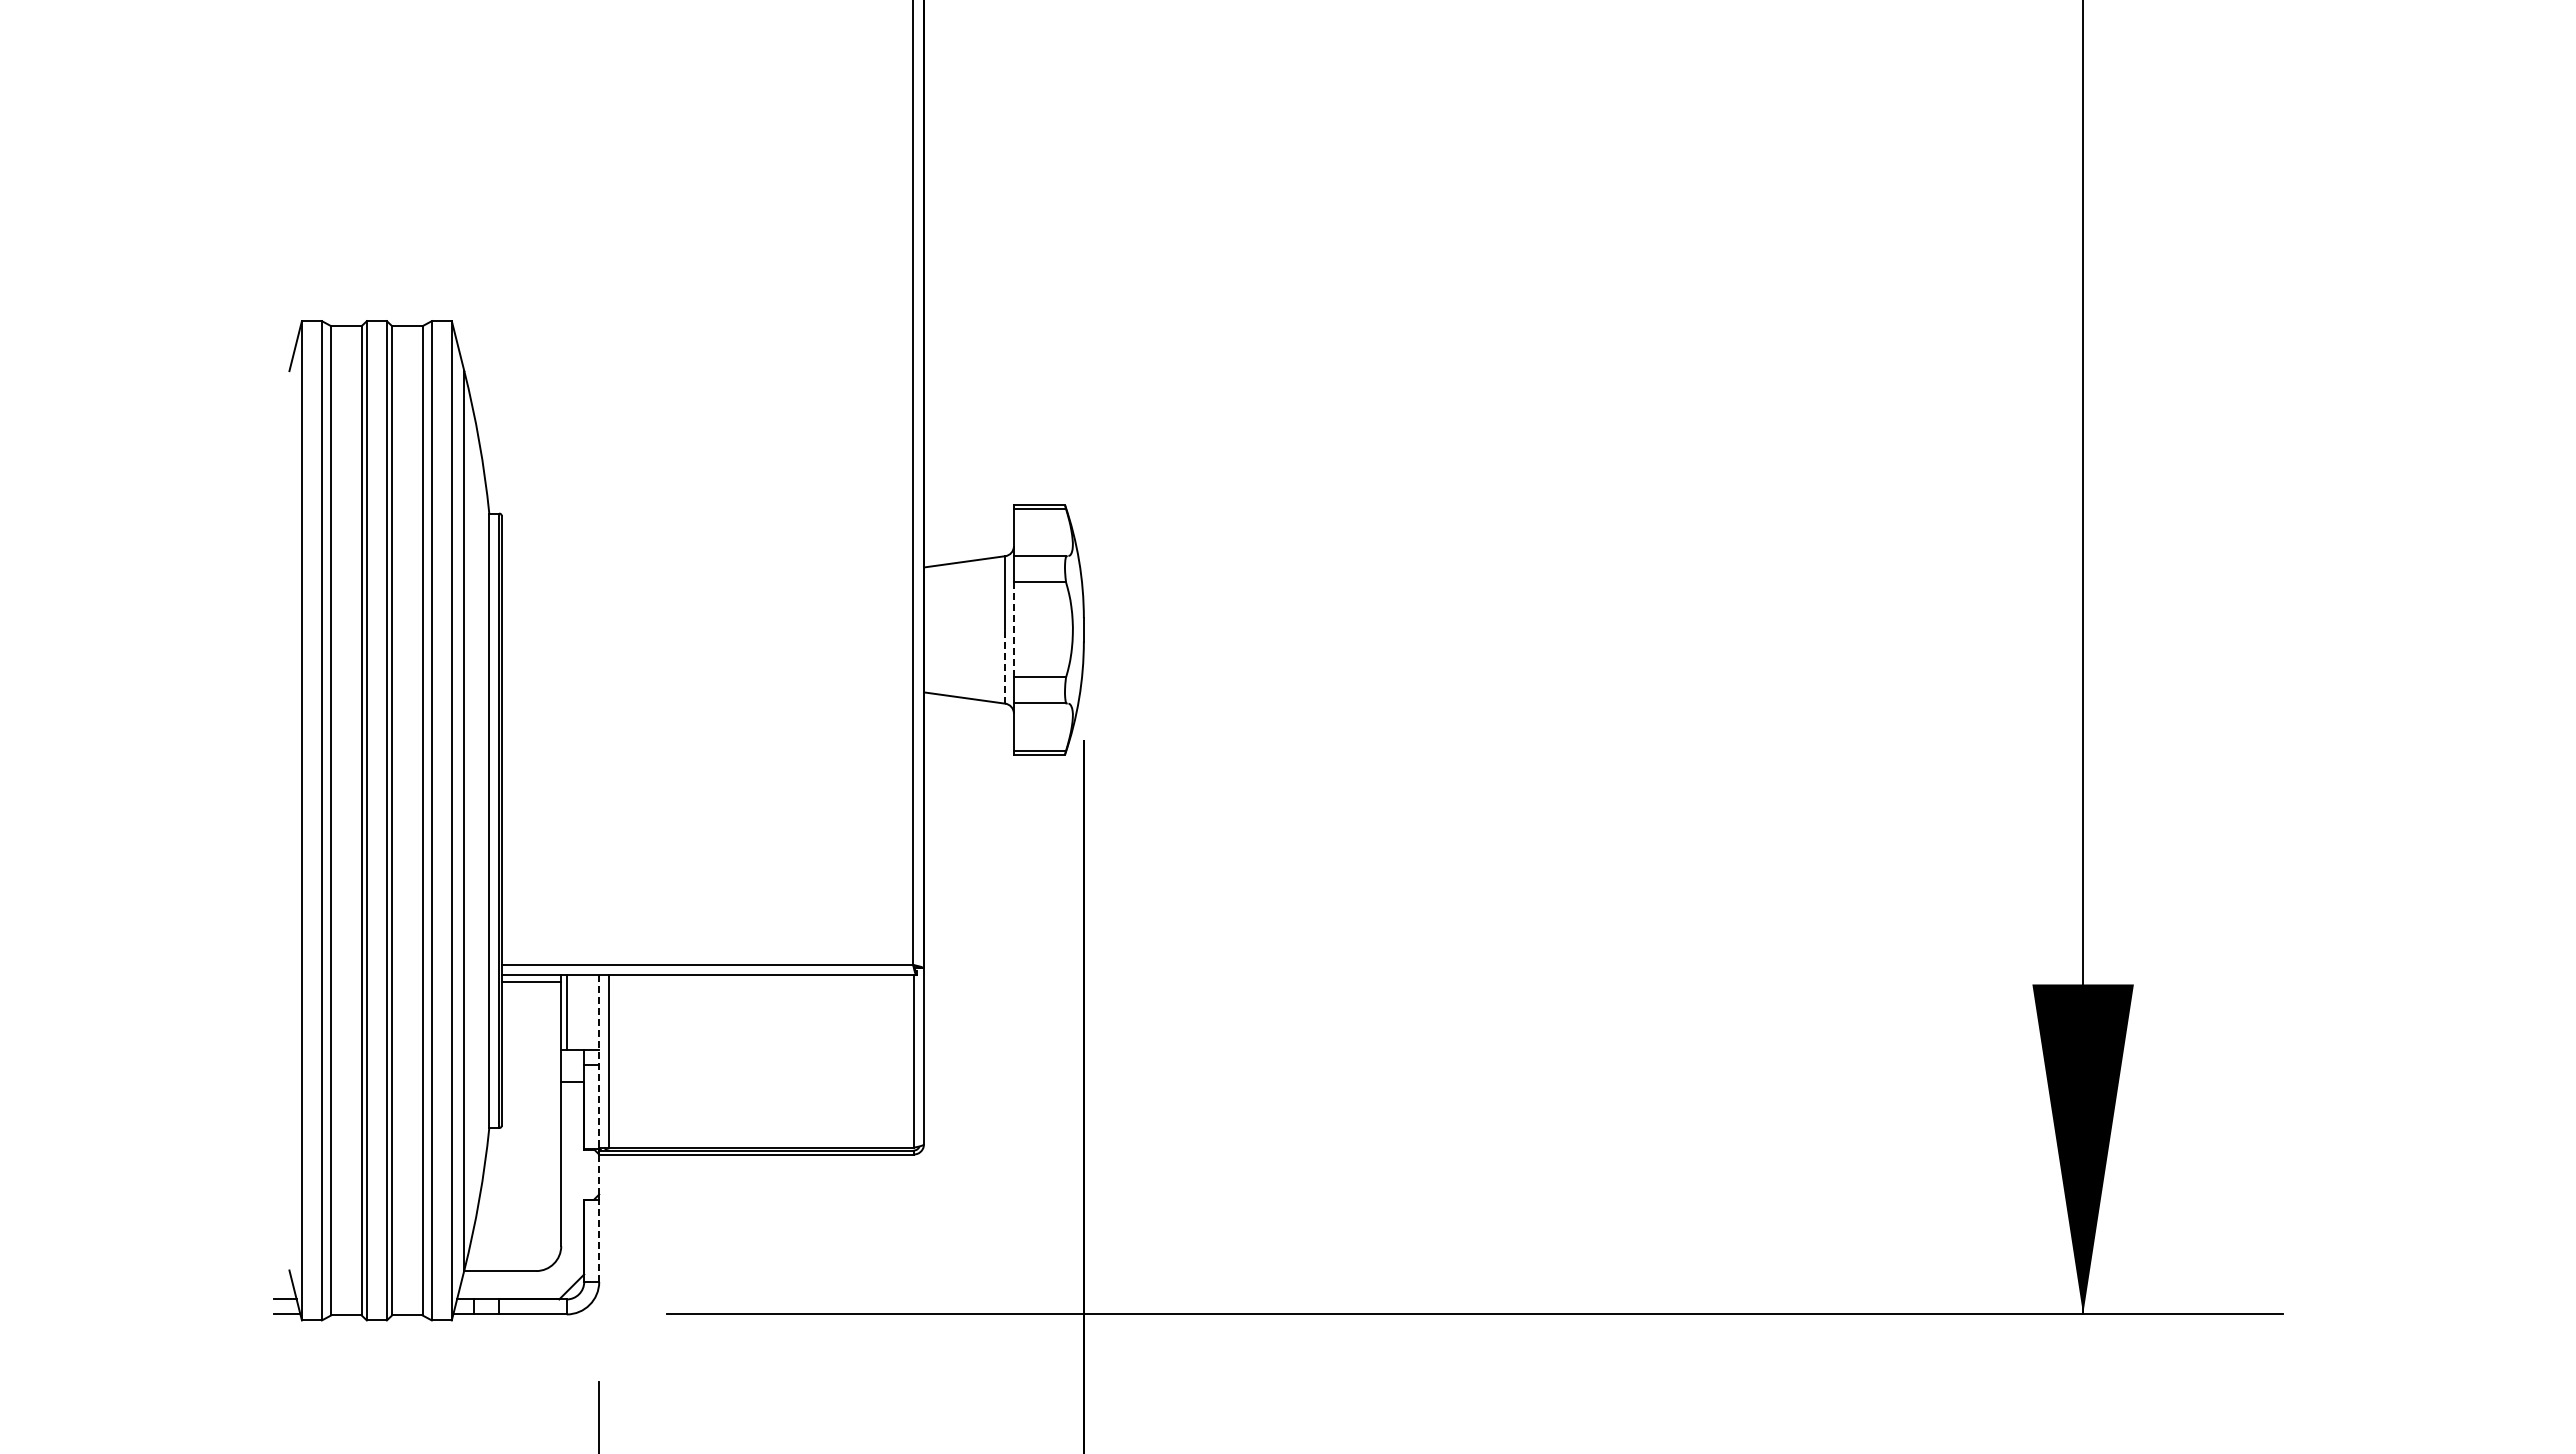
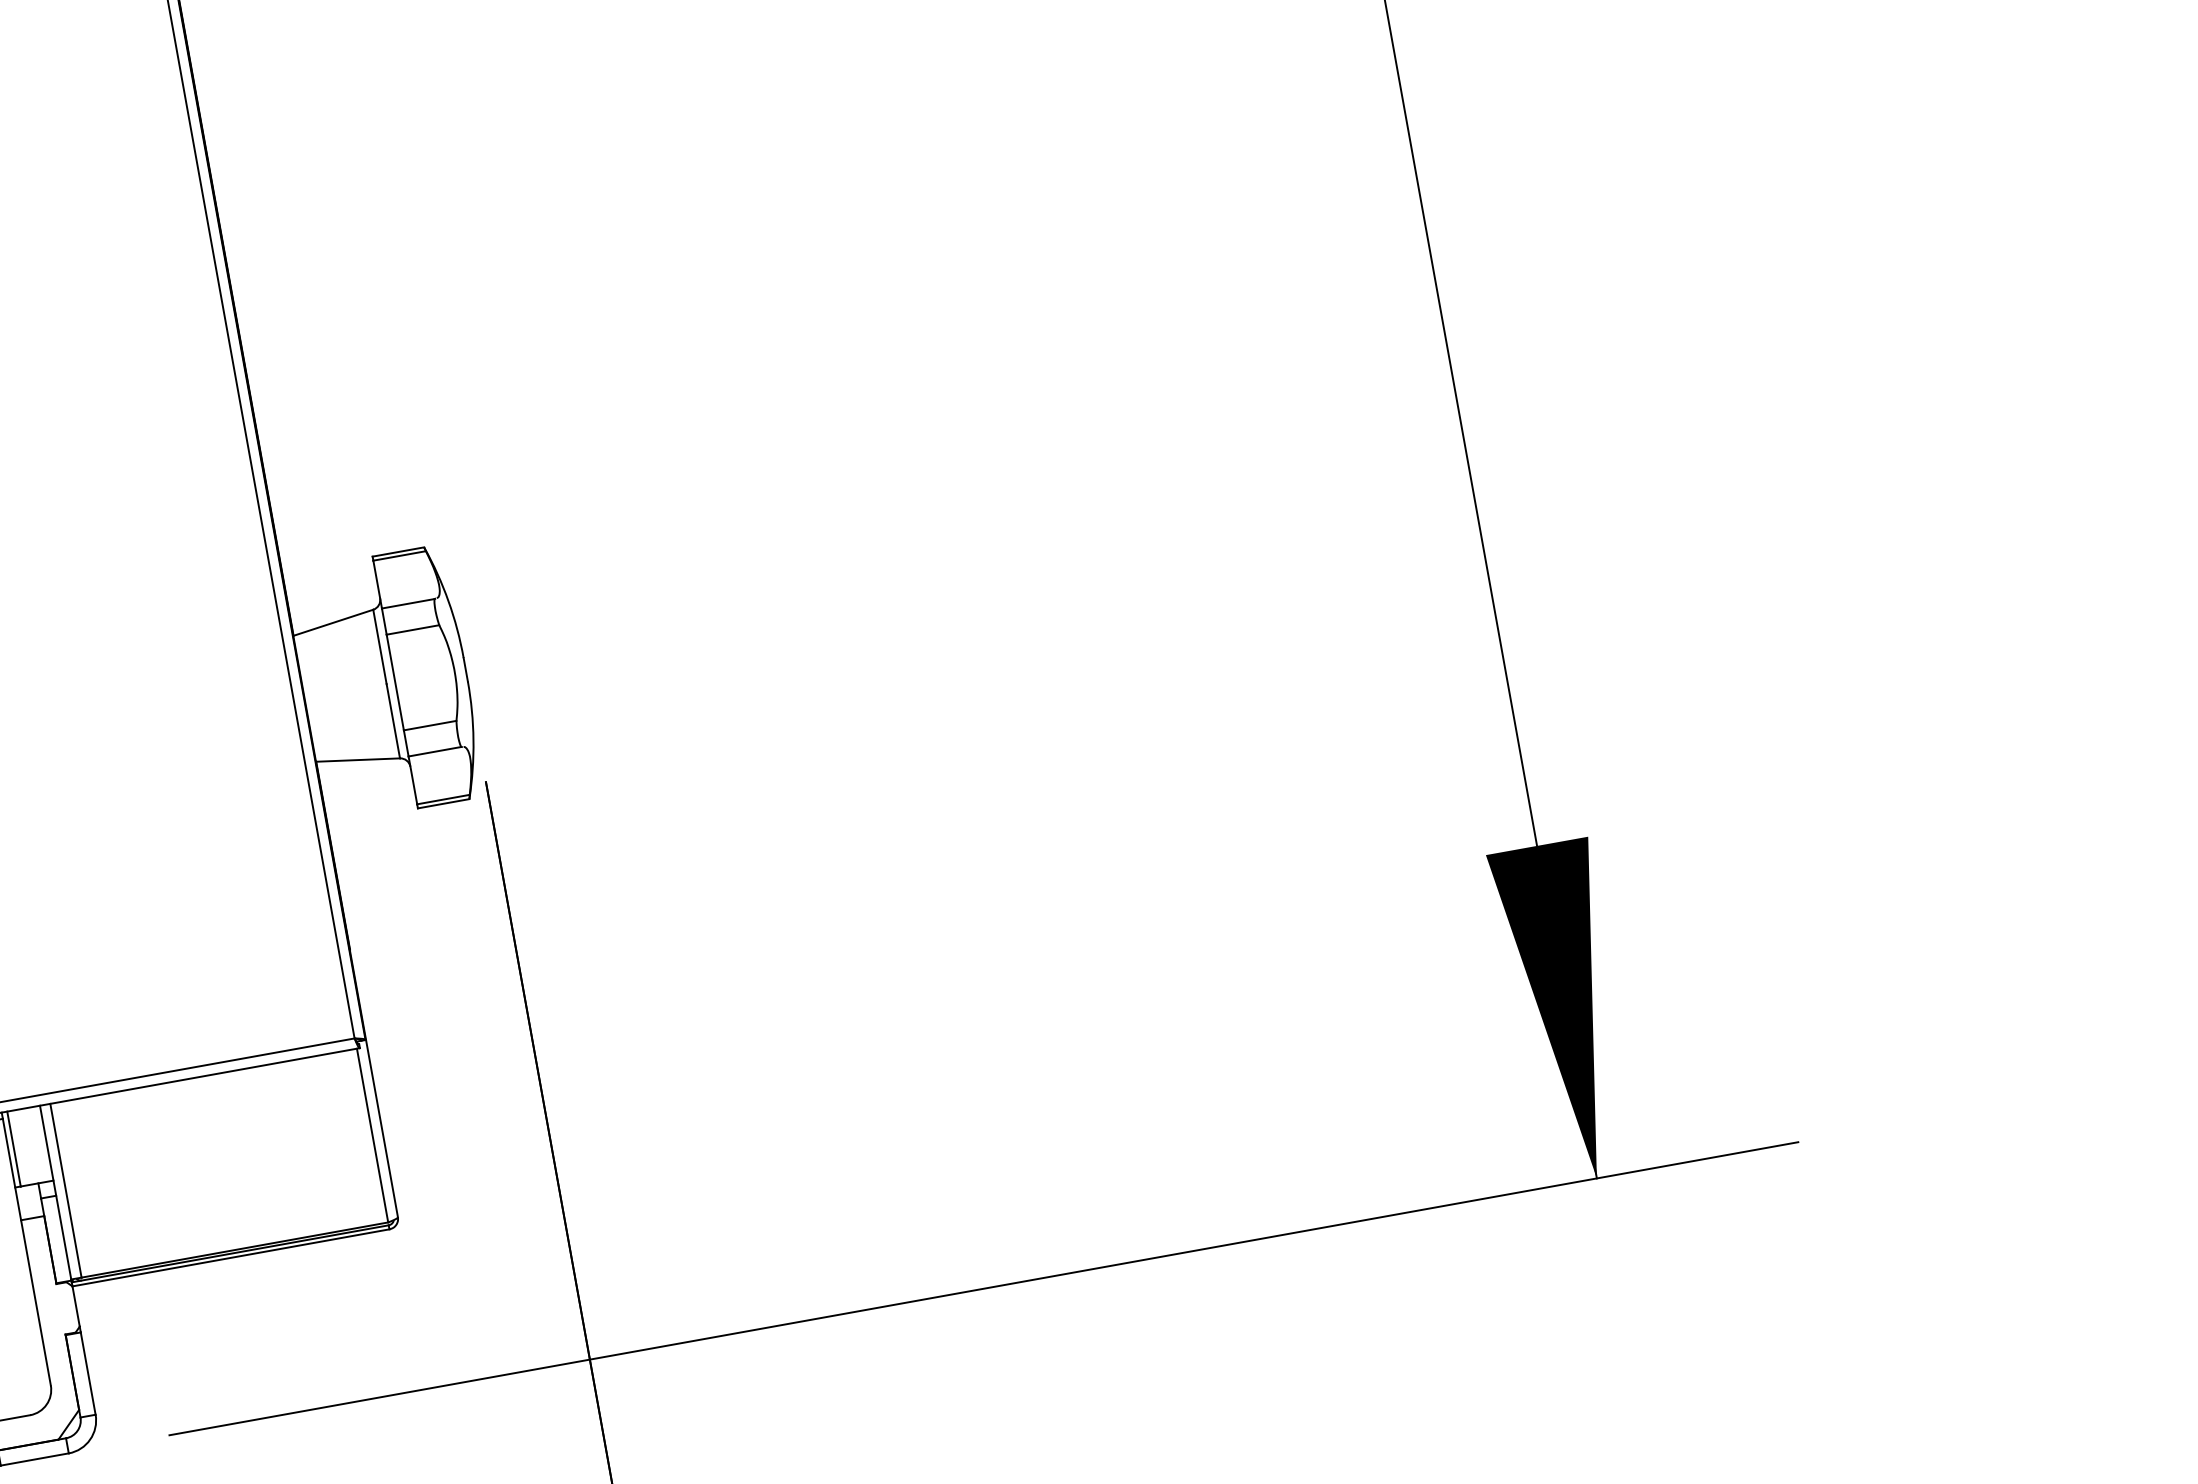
line: (1013, 629) -> (394, 682), dashed -> solid
line: (1005, 666) -> (393, 720), dashed -> solid
line: (599, 1062) -> (56, 1193), dashed -> solid
line: (599, 1174) -> (76, 1306), dashed -> solid
line: (599, 1241) -> (88, 1373), dashed -> solid

